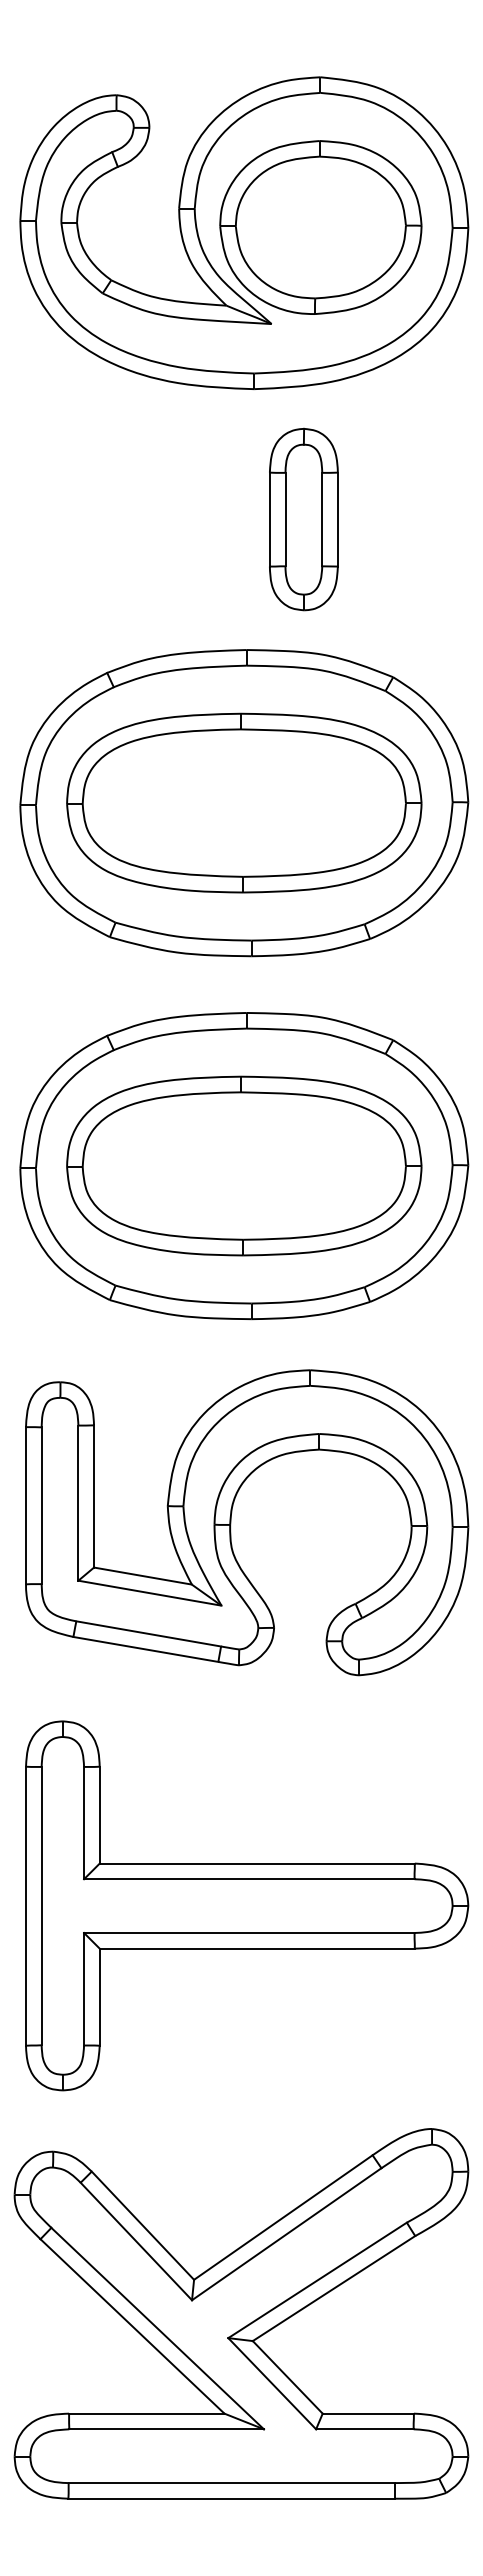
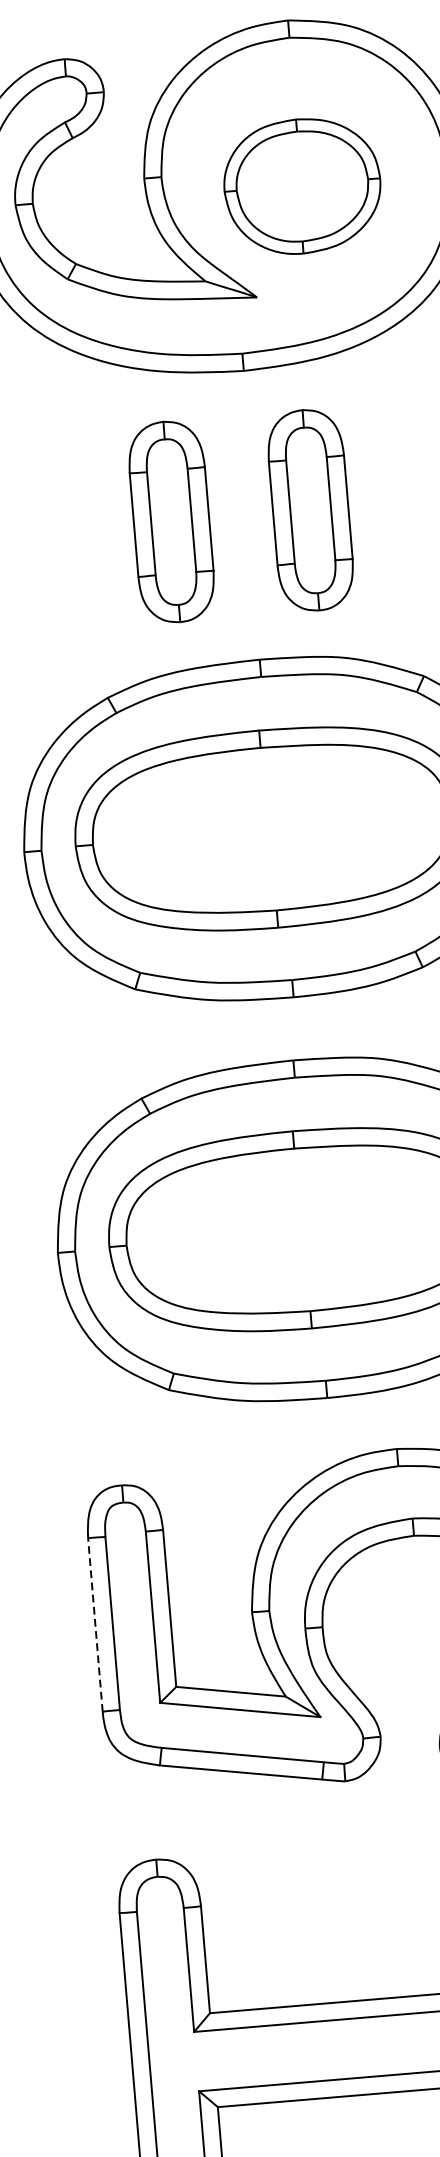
part: (320, 227) -> (302, 186), size x0.7
part: (177, 519) -> (171, 521), added
line: (26, 1505) -> (95, 1624), solid -> dashed

